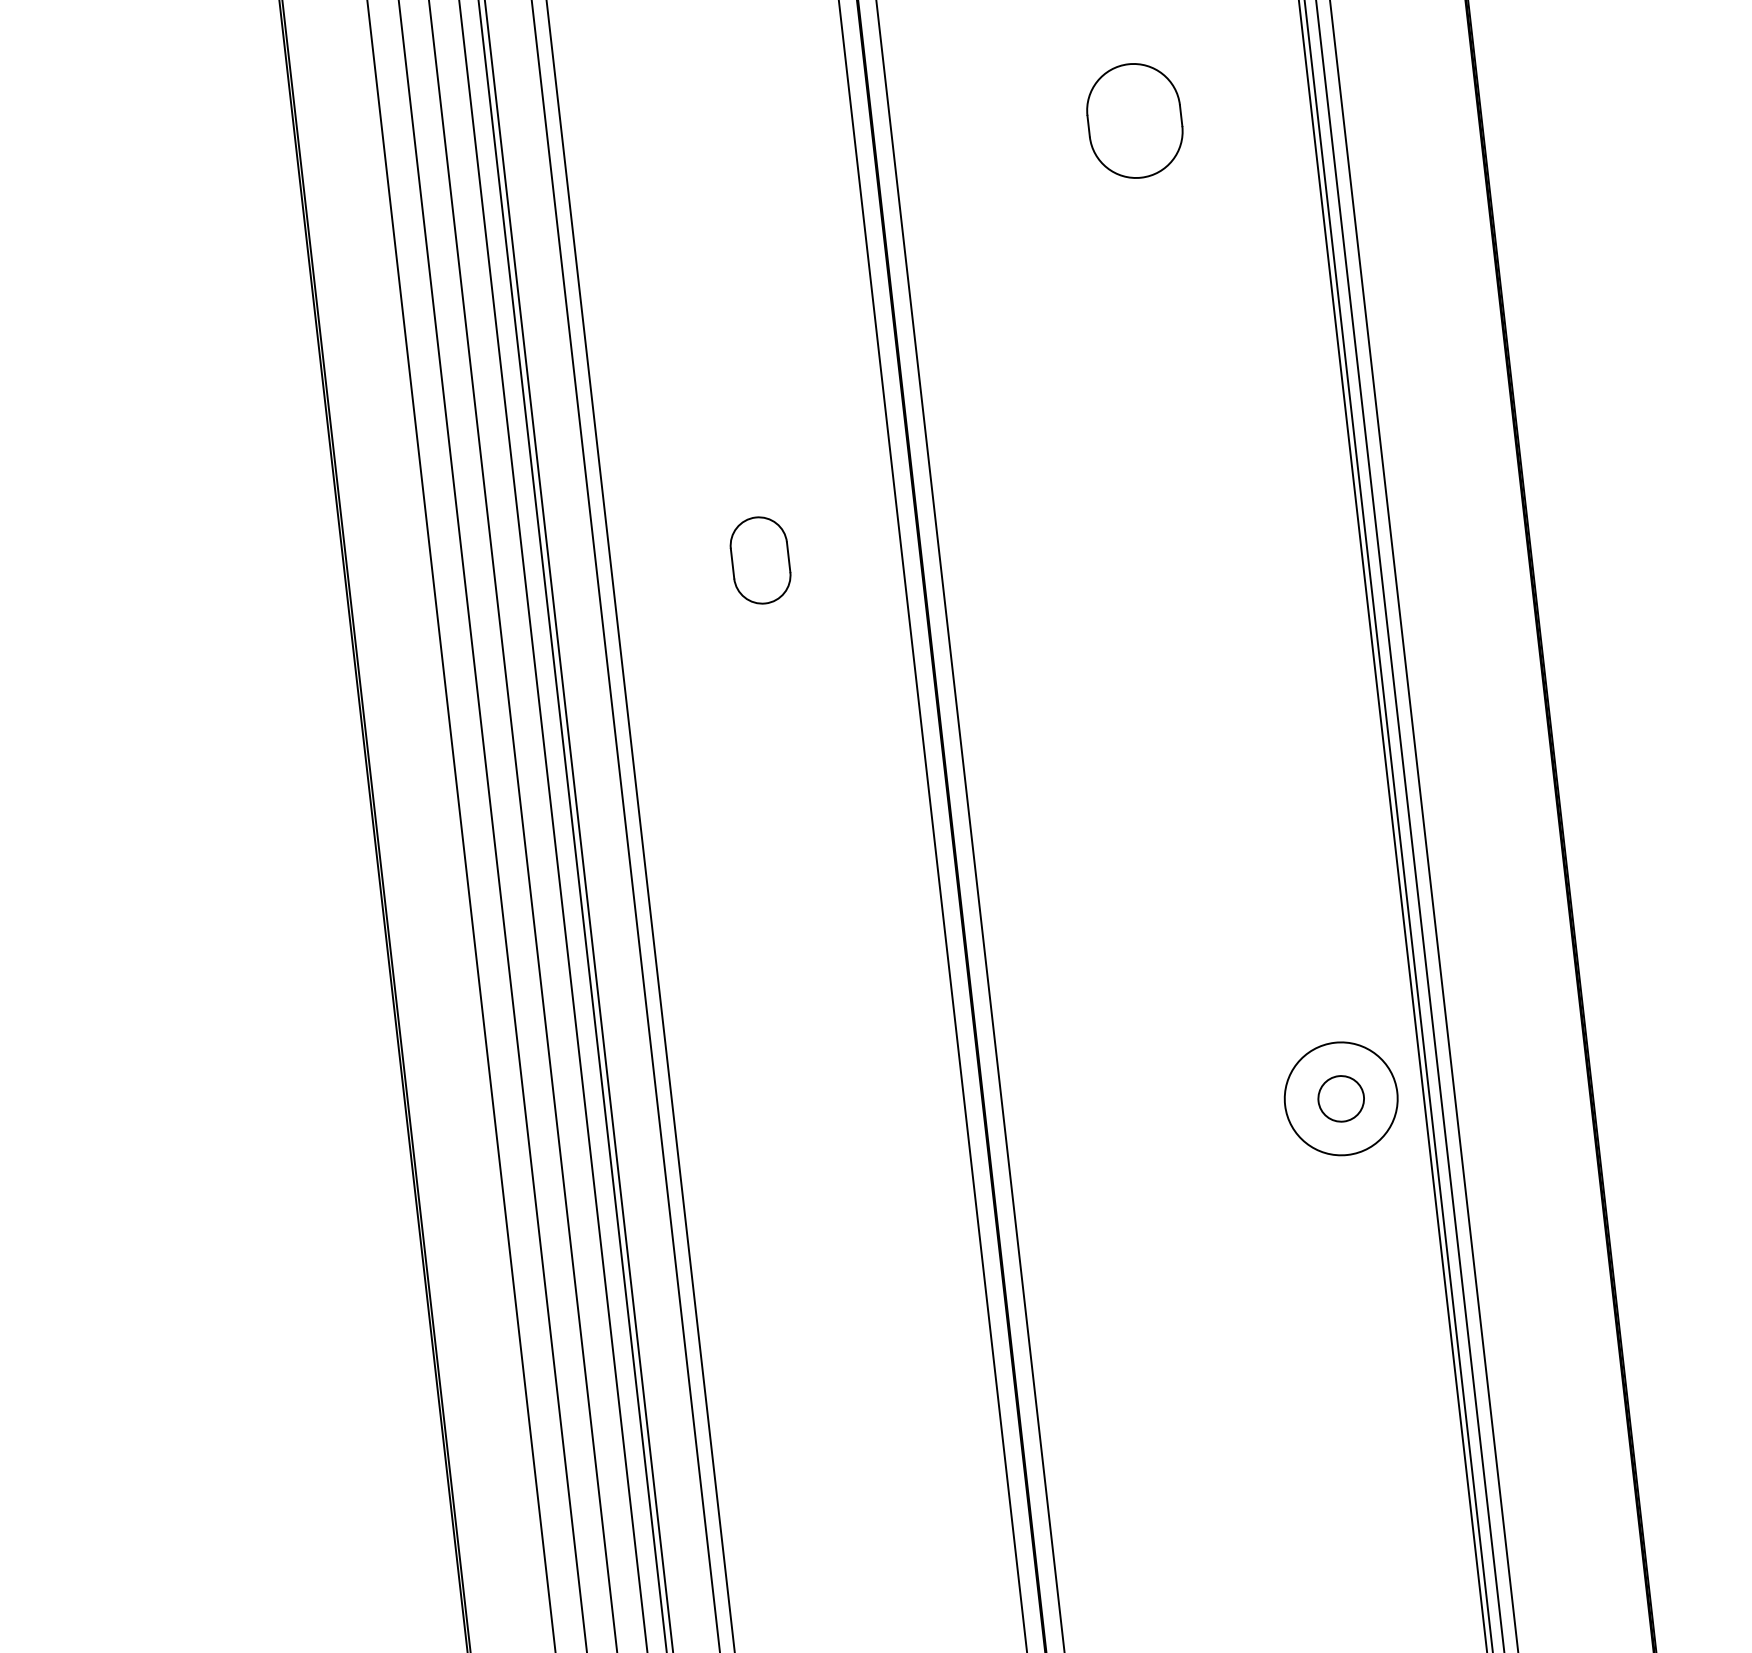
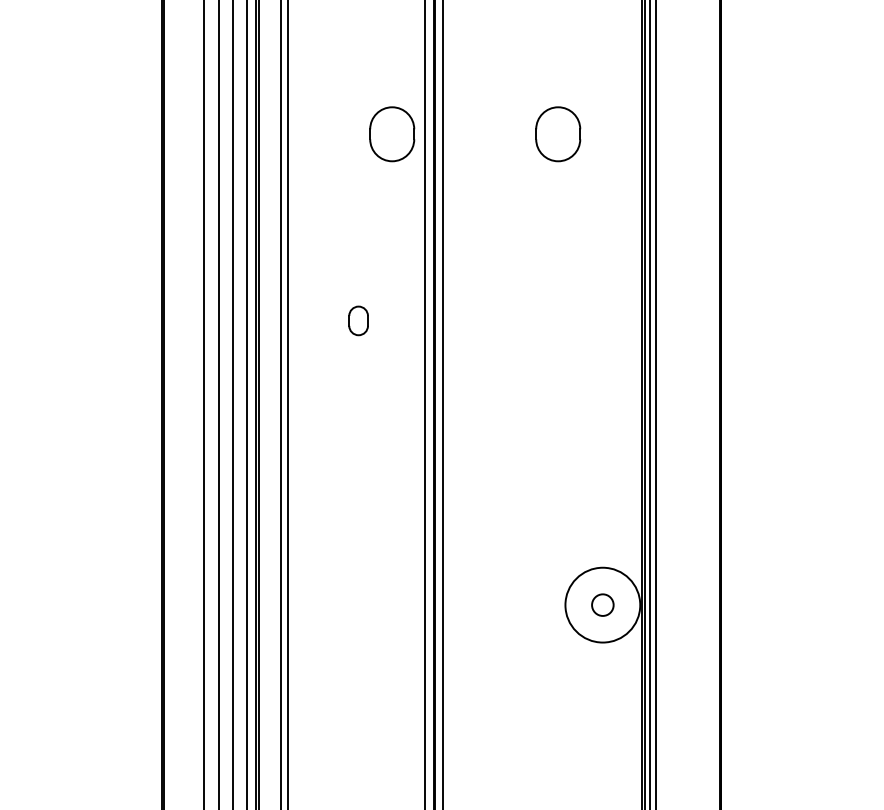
part: (786, 161) -> (392, 134), added
part: (760, 559) -> (358, 320), size x0.7
circle: (1340, 1097) -> (602, 604), size x1.4

